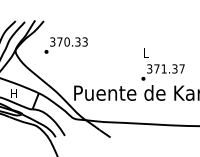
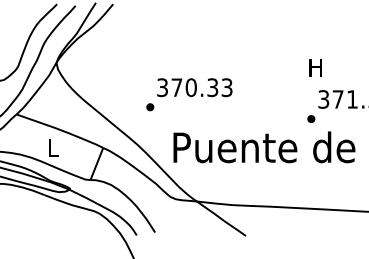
text: (65, 45) -> (188, 94), moved
text: (145, 52) -> (315, 66), L -> H
text: (13, 93) -> (52, 148), H -> L

